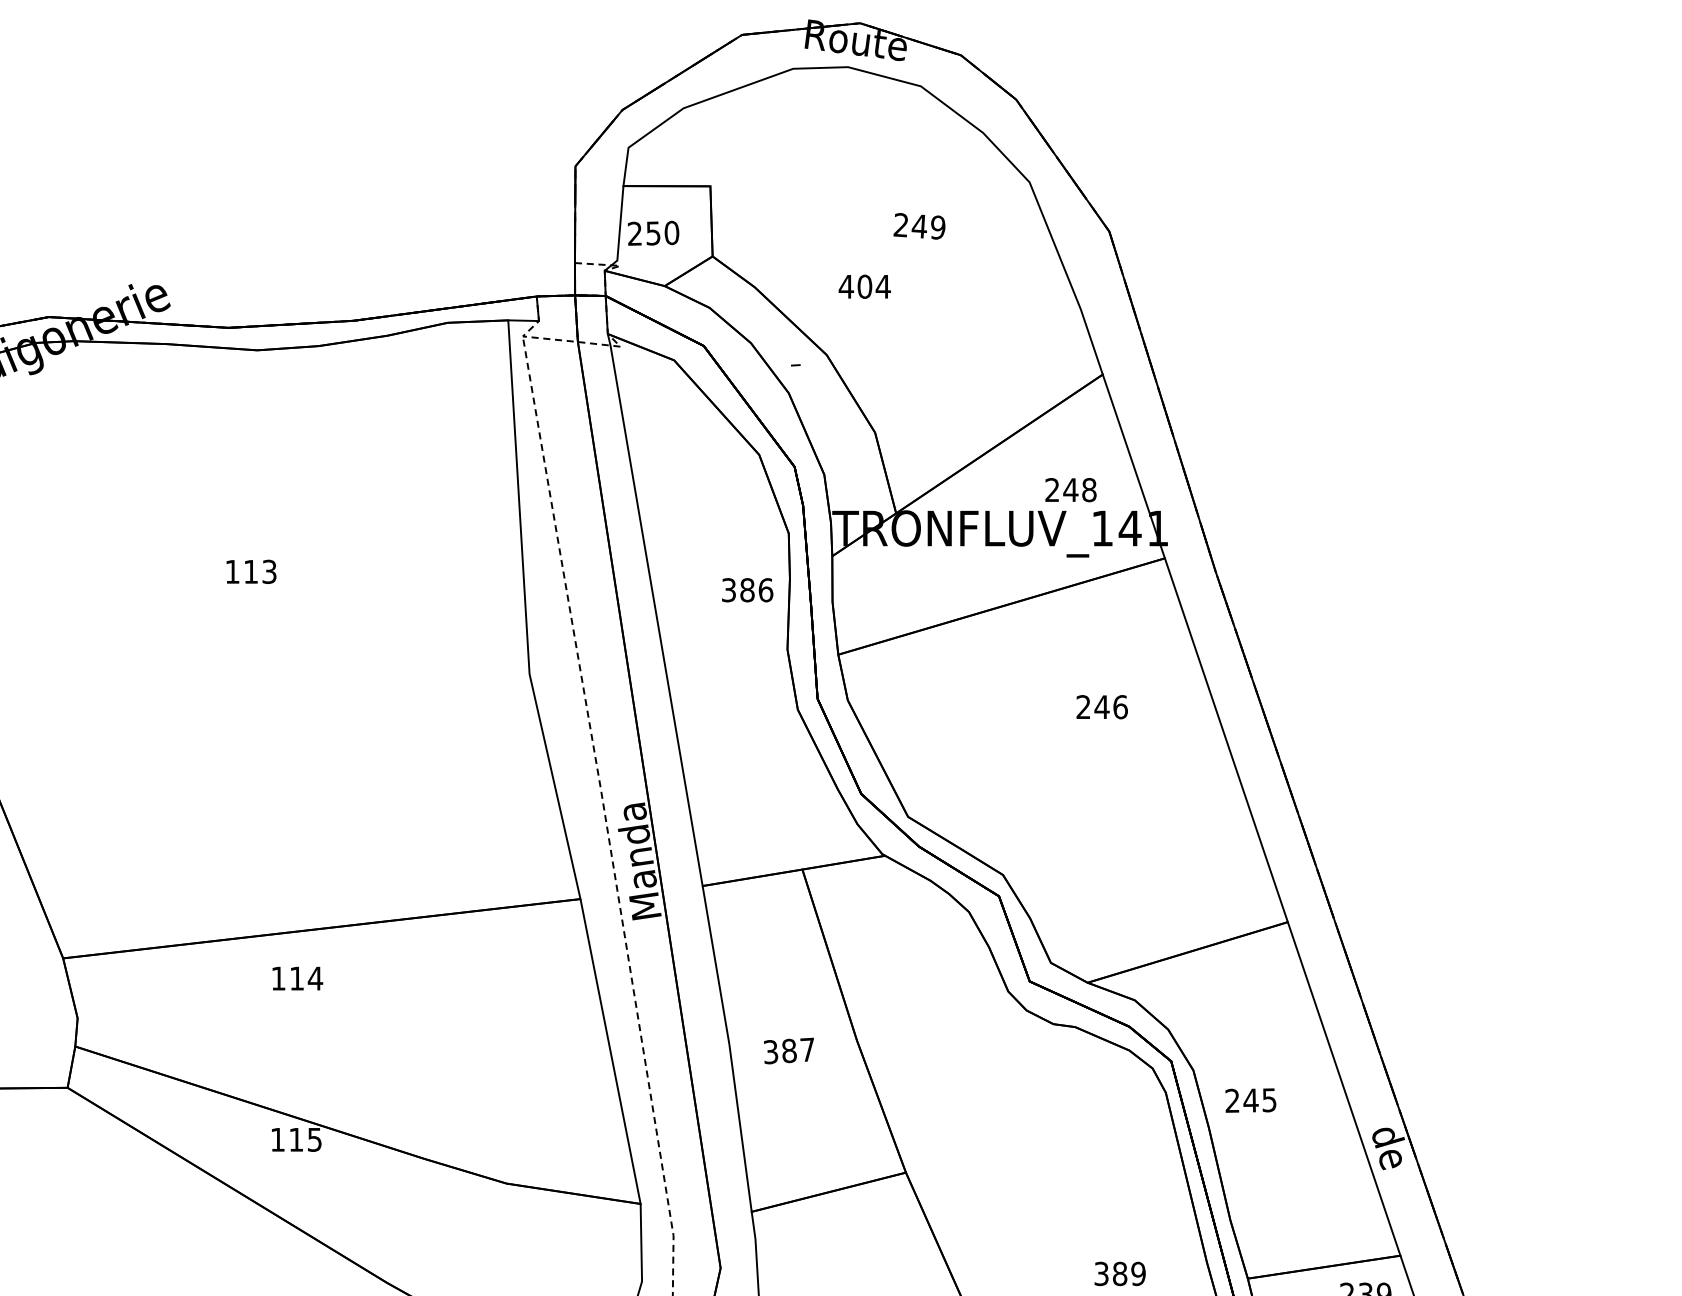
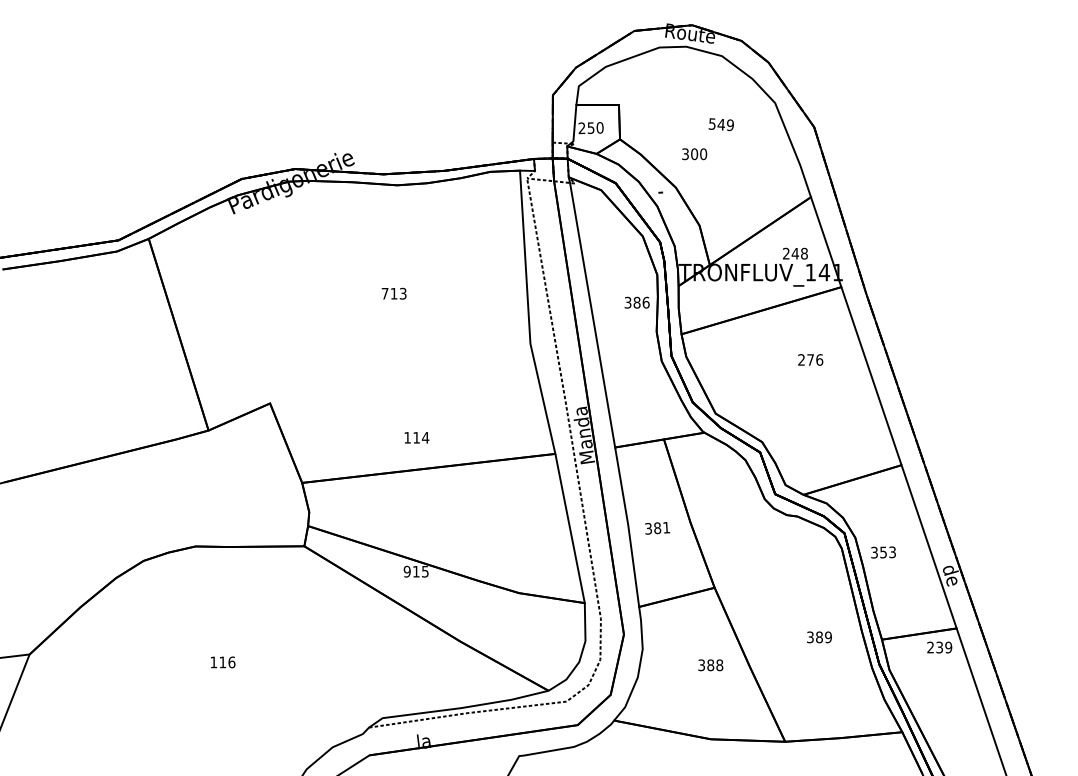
text: (899, 223) -> (711, 123), 249 -> 549
text: (864, 287) -> (694, 154), 404 -> 300
text: (231, 571) -> (384, 293), 113 -> 713
text: (1101, 706) -> (810, 359), 246 -> 276
text: (296, 977) -> (416, 437), moved
text: (807, 1049) -> (666, 527), 387 -> 381
text: (1250, 1100) -> (883, 552), 245 -> 353
text: (276, 1139) -> (406, 571), 115 -> 915

